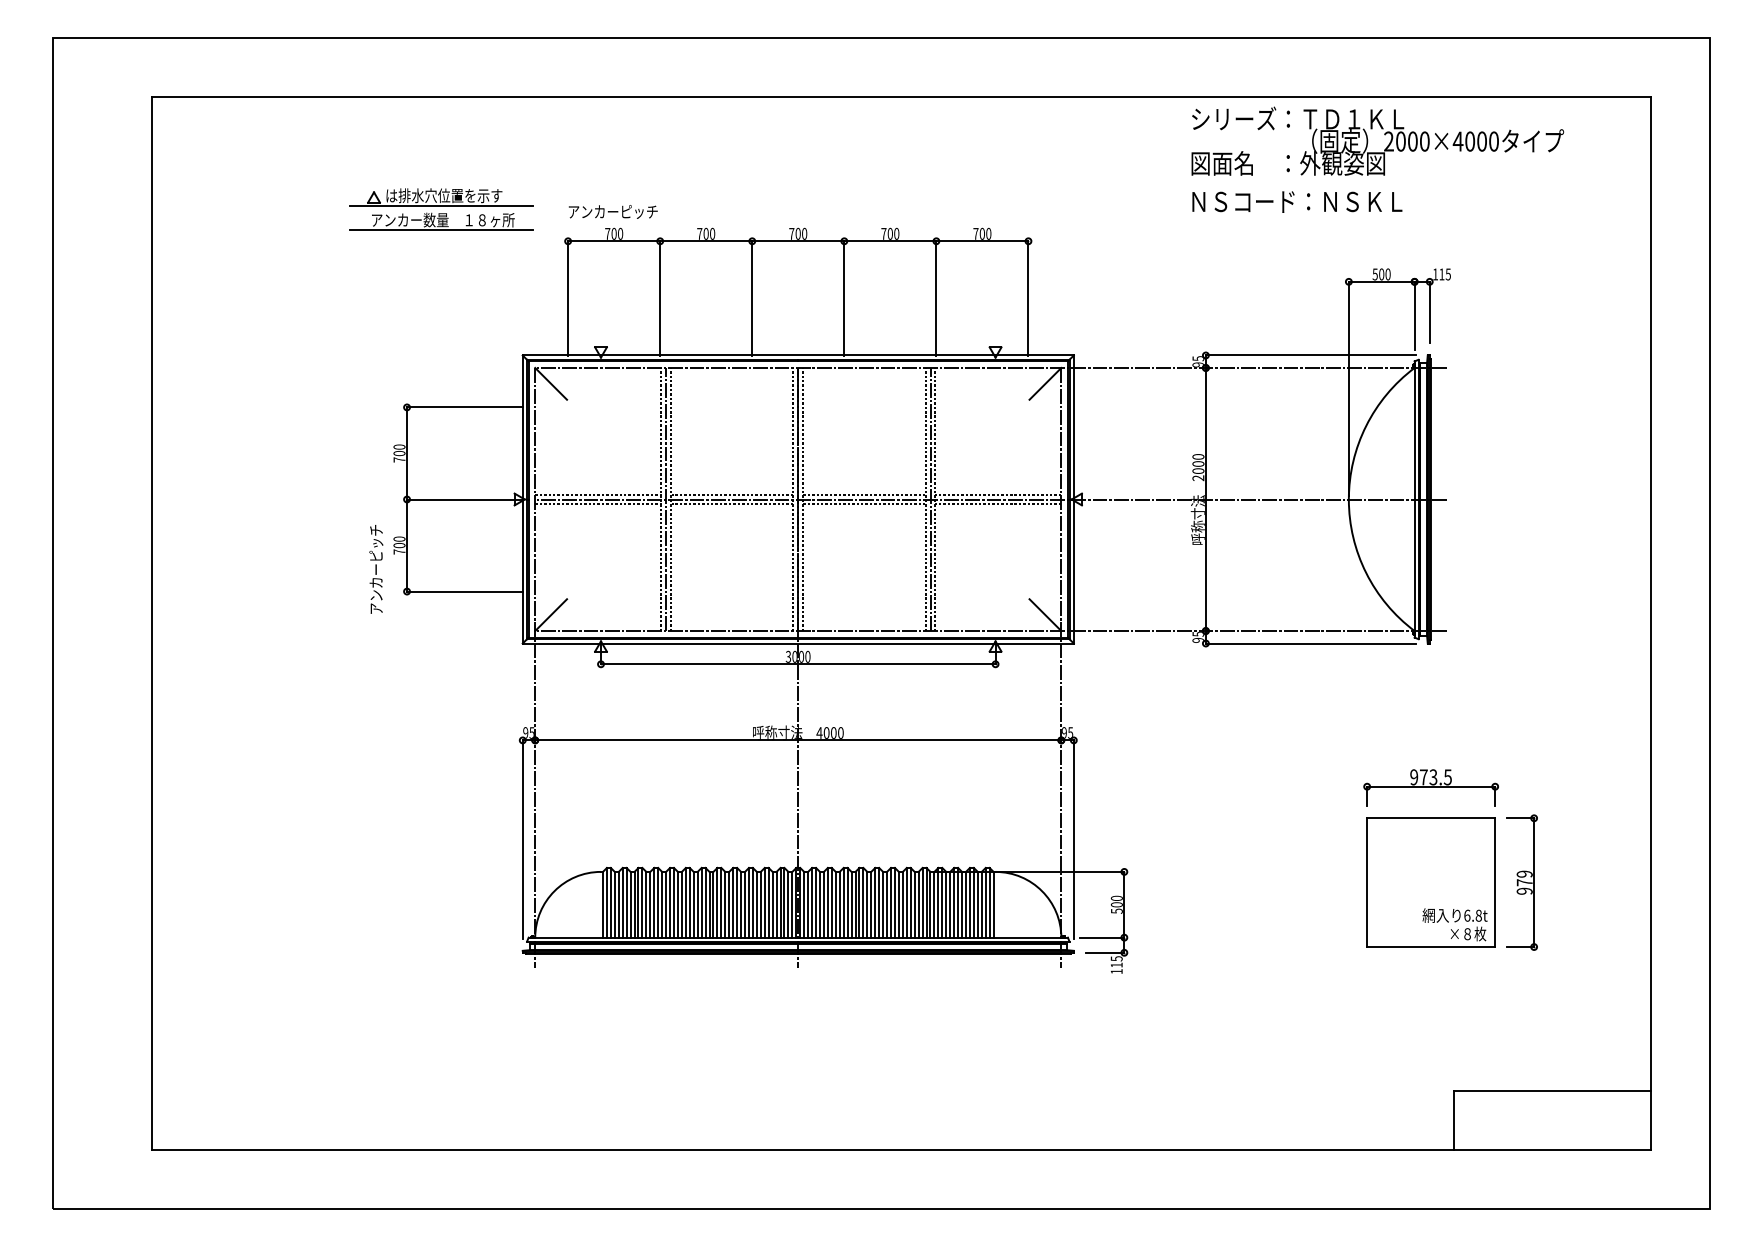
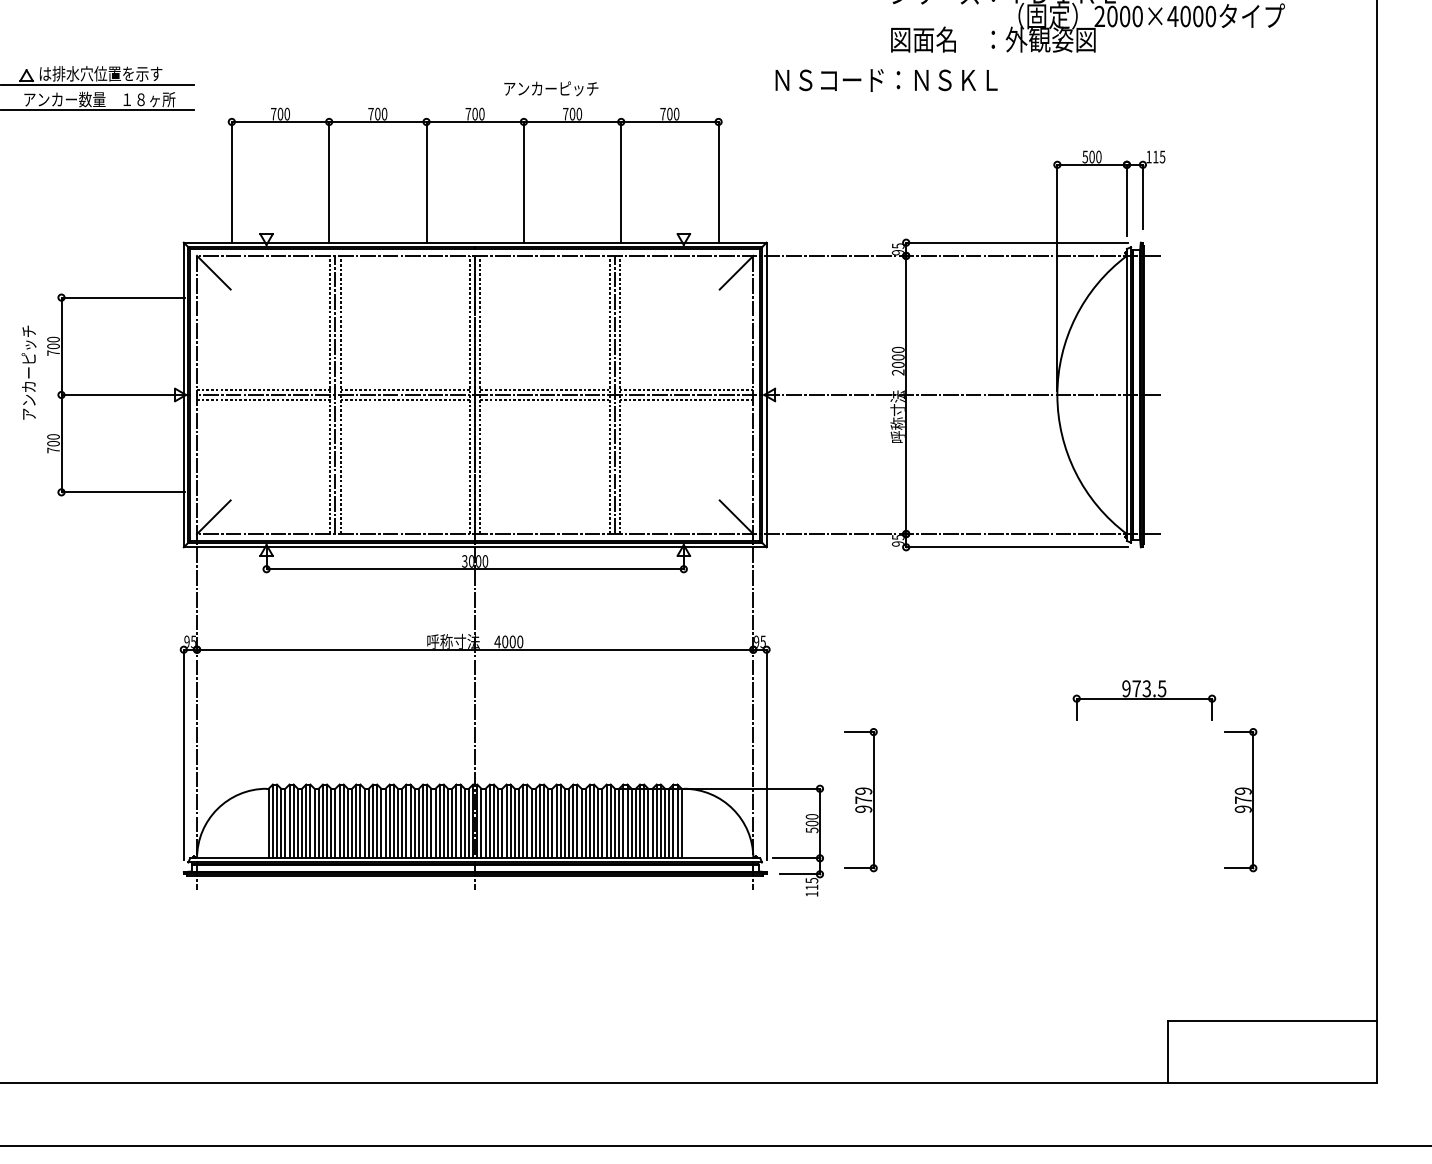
text: (1297, 201) -> (886, 79), moved
text: (613, 211) -> (551, 88), moved
text: (376, 569) -> (29, 372), moved
part: (1162, 882) -> (860, 799), added
part: (1430, 882) -> (1143, 799), removed

